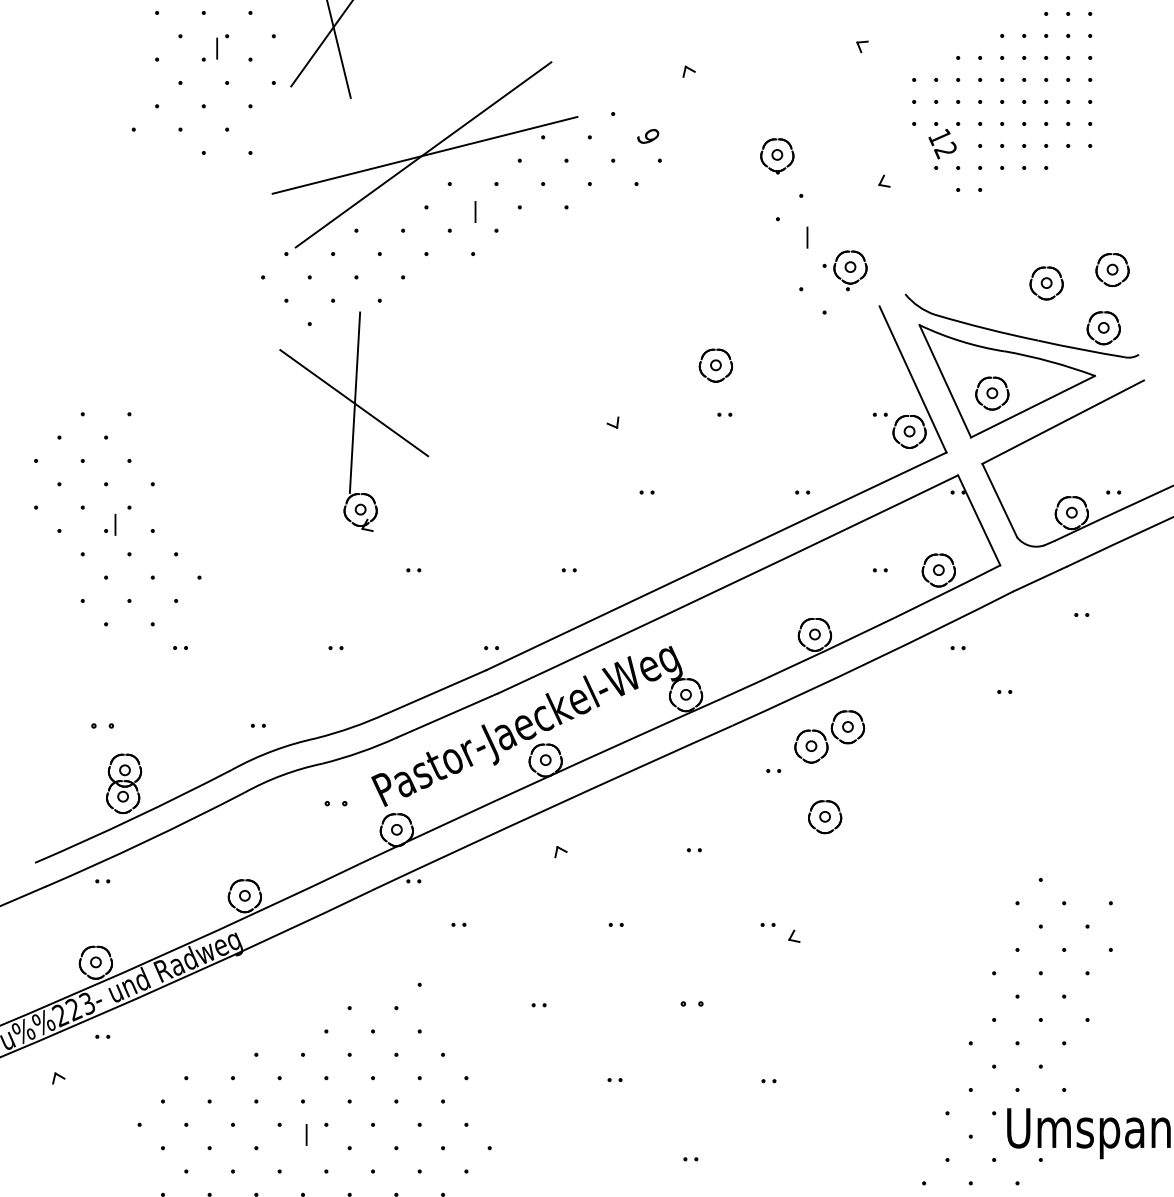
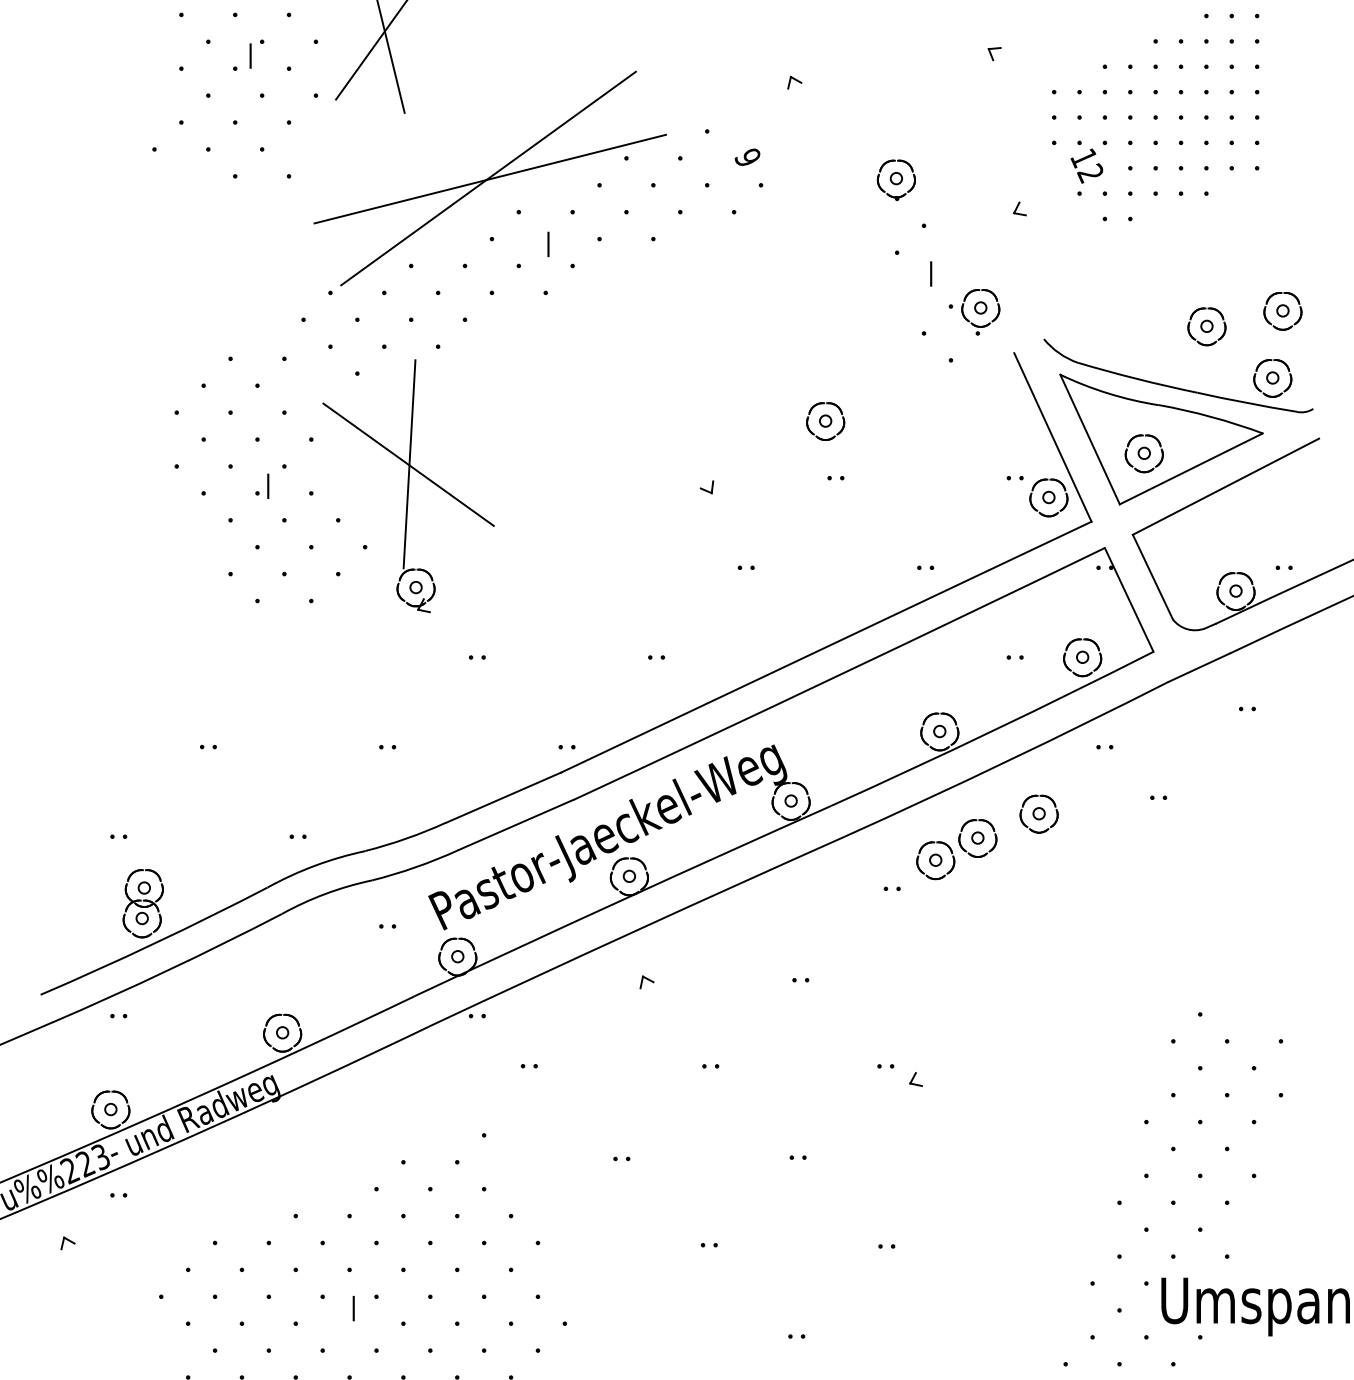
part: (117, 519) -> (270, 480), moved
part: (102, 725) -> (118, 836), size x0.62
part: (335, 803) -> (387, 926), size x0.62
part: (825, 817) -> (1039, 814), moved
part: (691, 1004) -> (797, 1158), size x0.62

